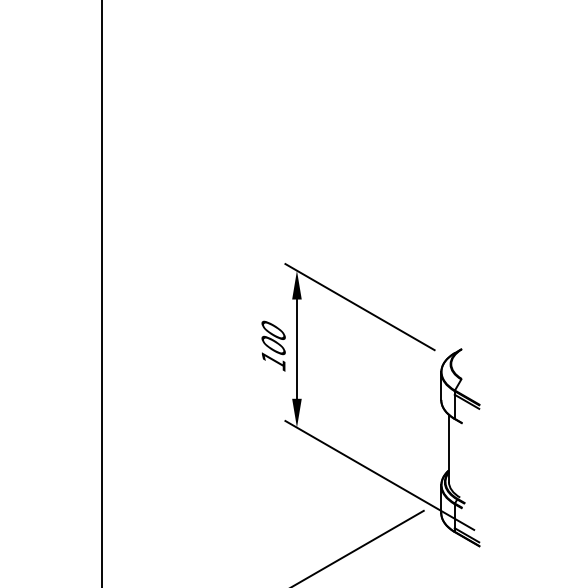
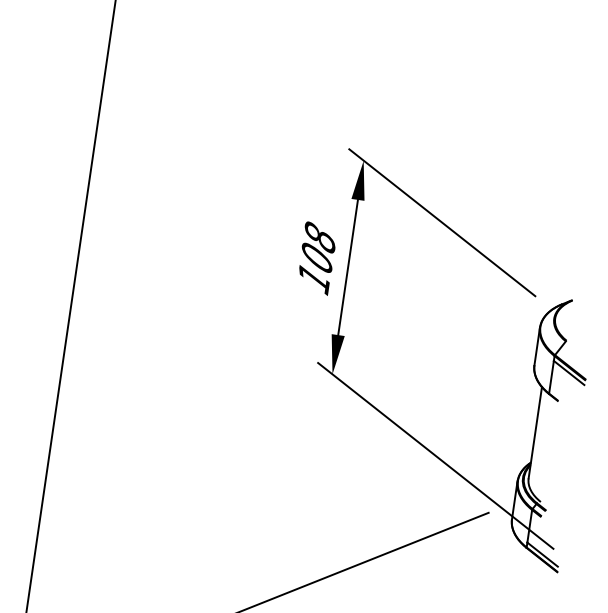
text: (273, 330) -> (319, 237), 100 -> 108

